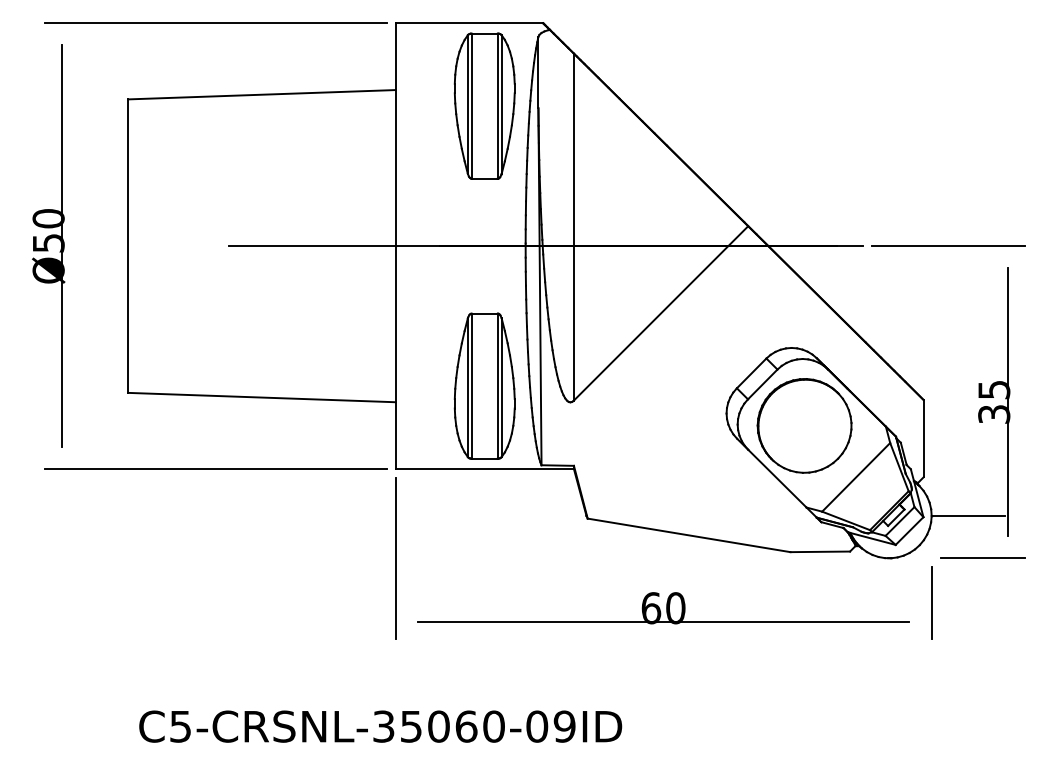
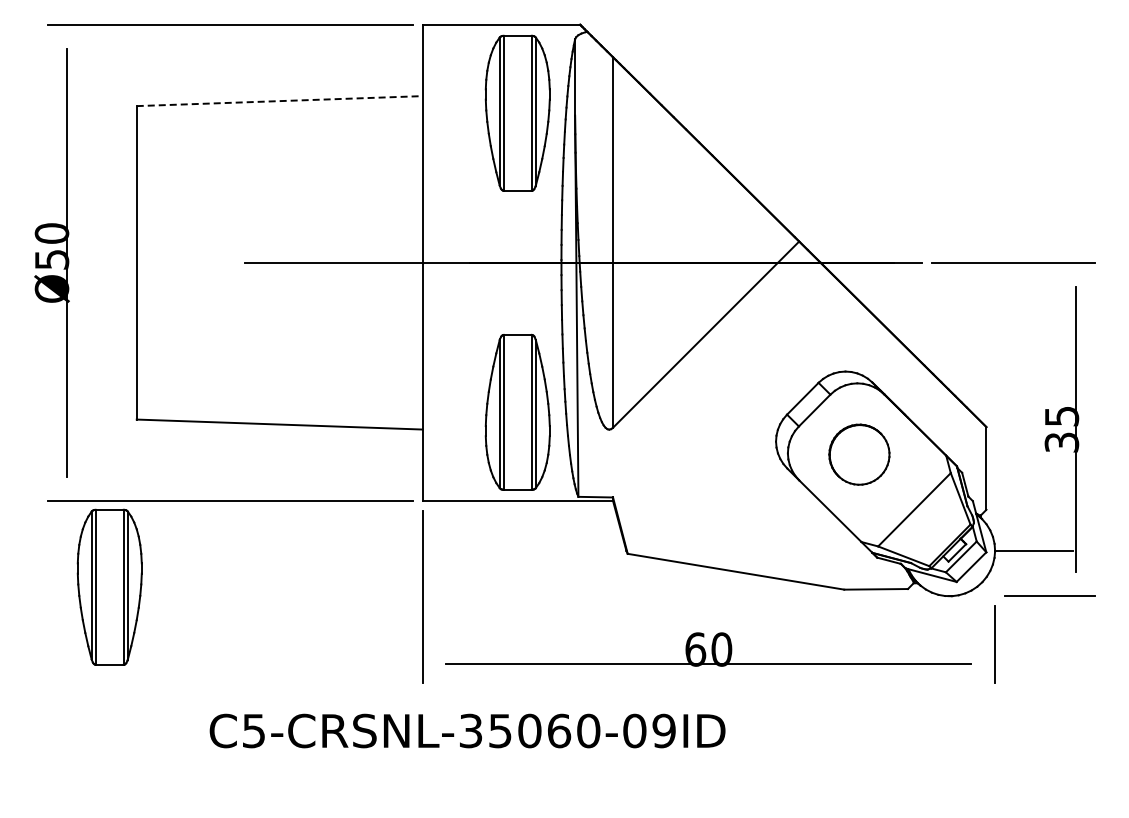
line: (261, 95) -> (279, 101), solid -> dashed
part: (804, 425) -> (859, 454), size x0.6
part: (102, 549) -> (109, 586), added
text: (380, 726) -> (467, 730), moved

